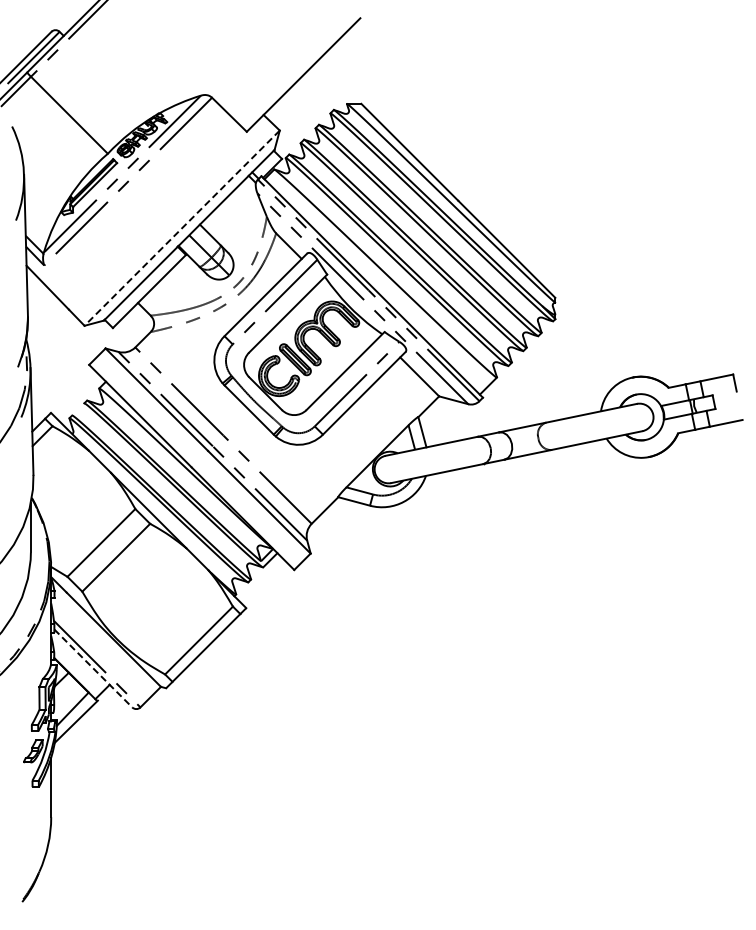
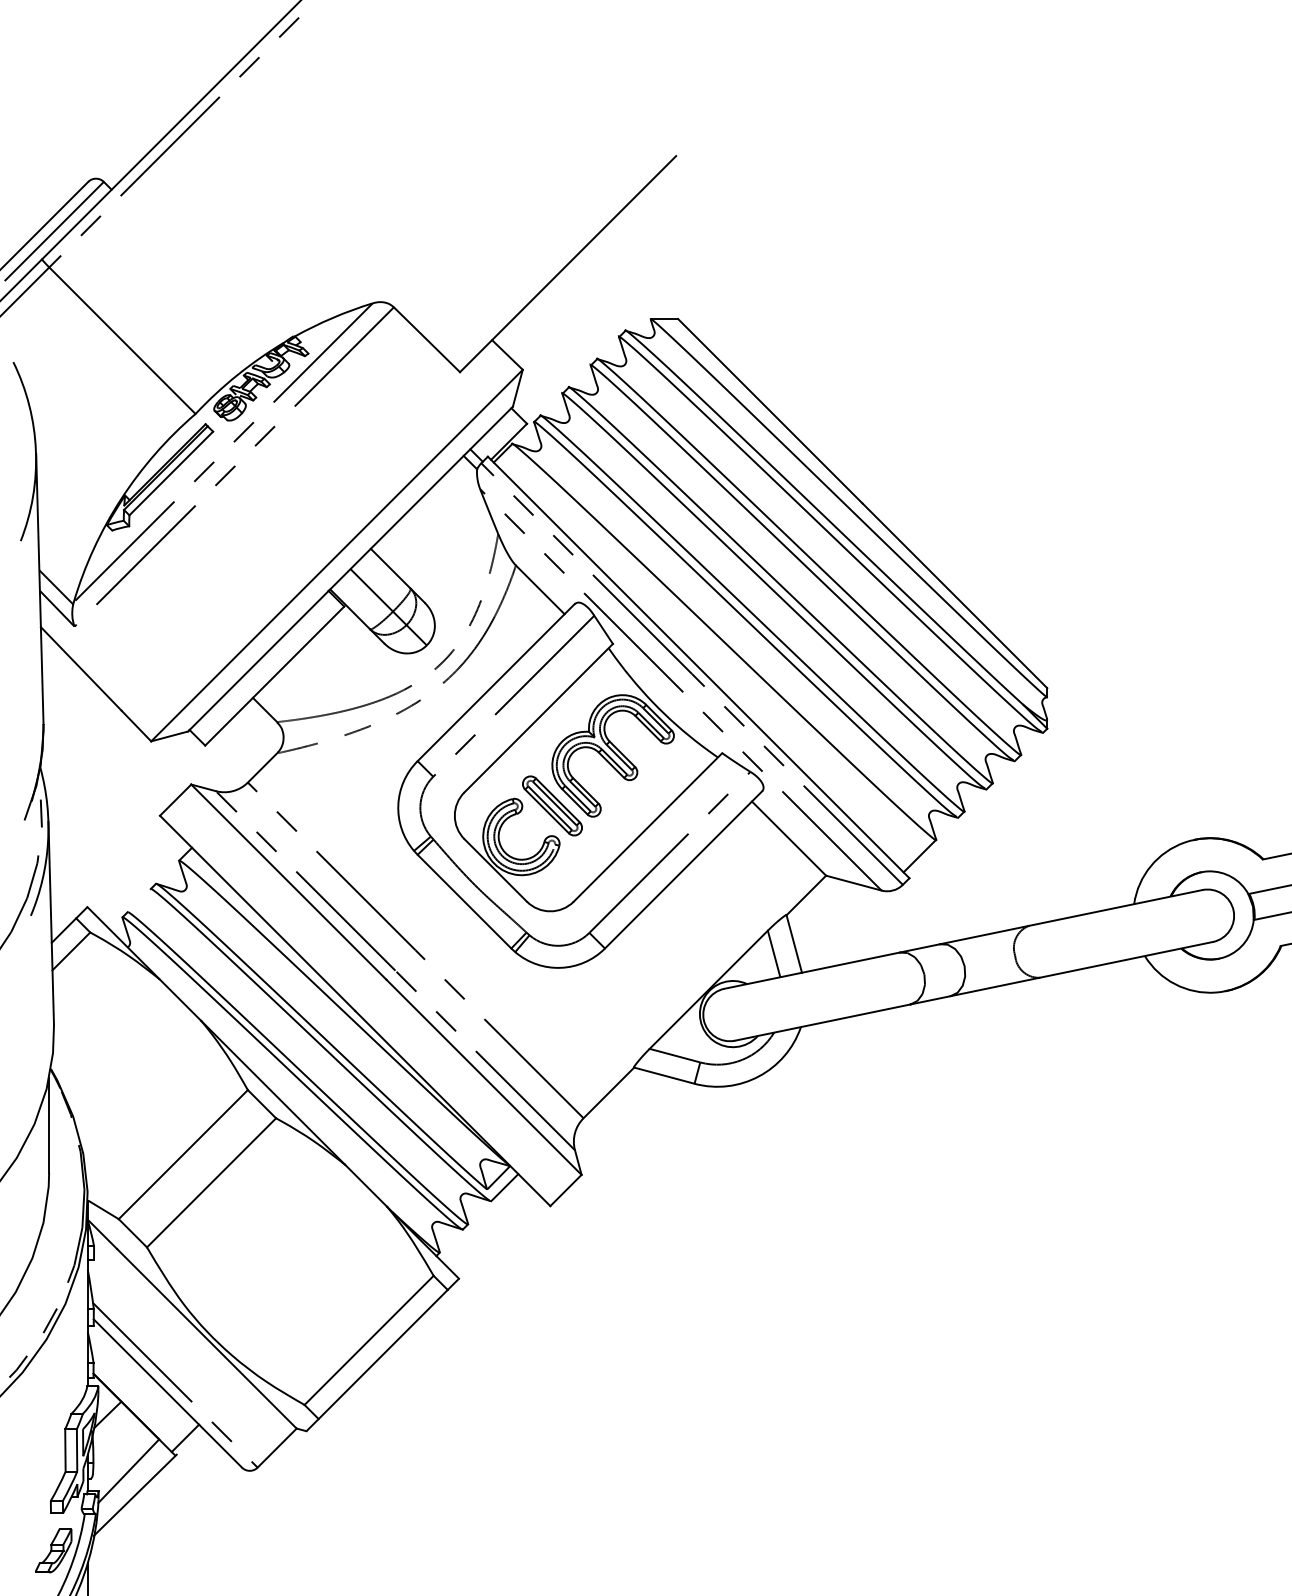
line: (181, 228) -> (335, 556), dashed -> solid
line: (93, 668) -> (168, 1393), dashed -> solid

